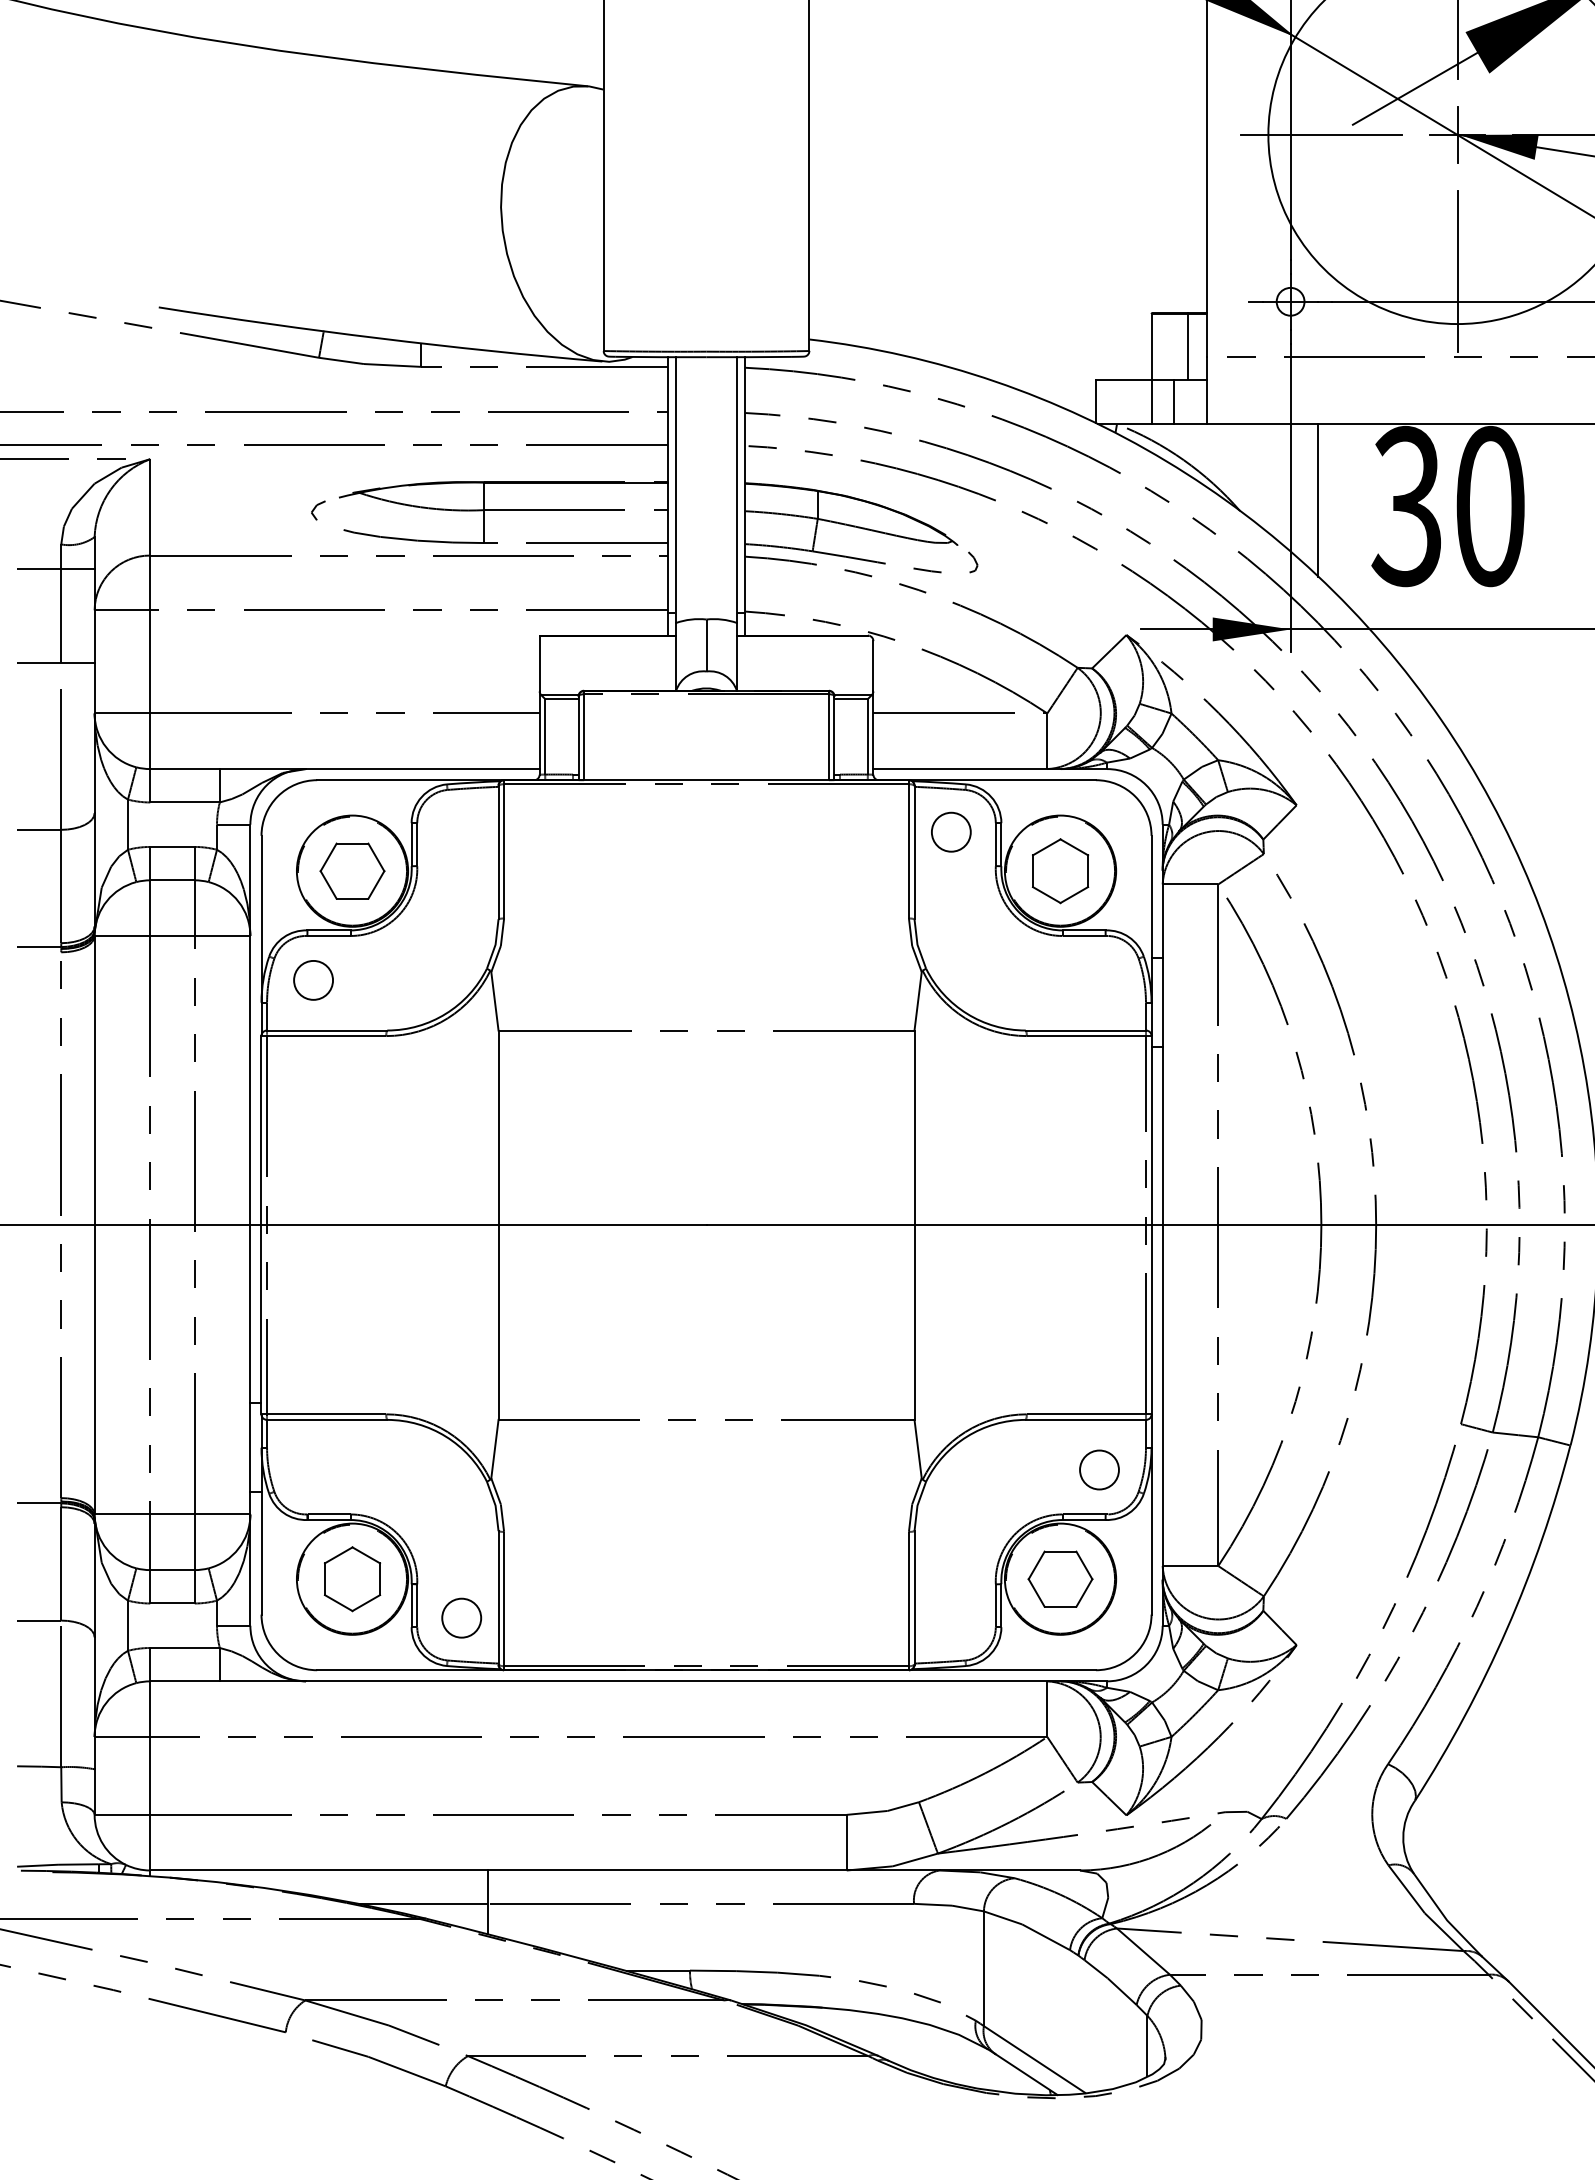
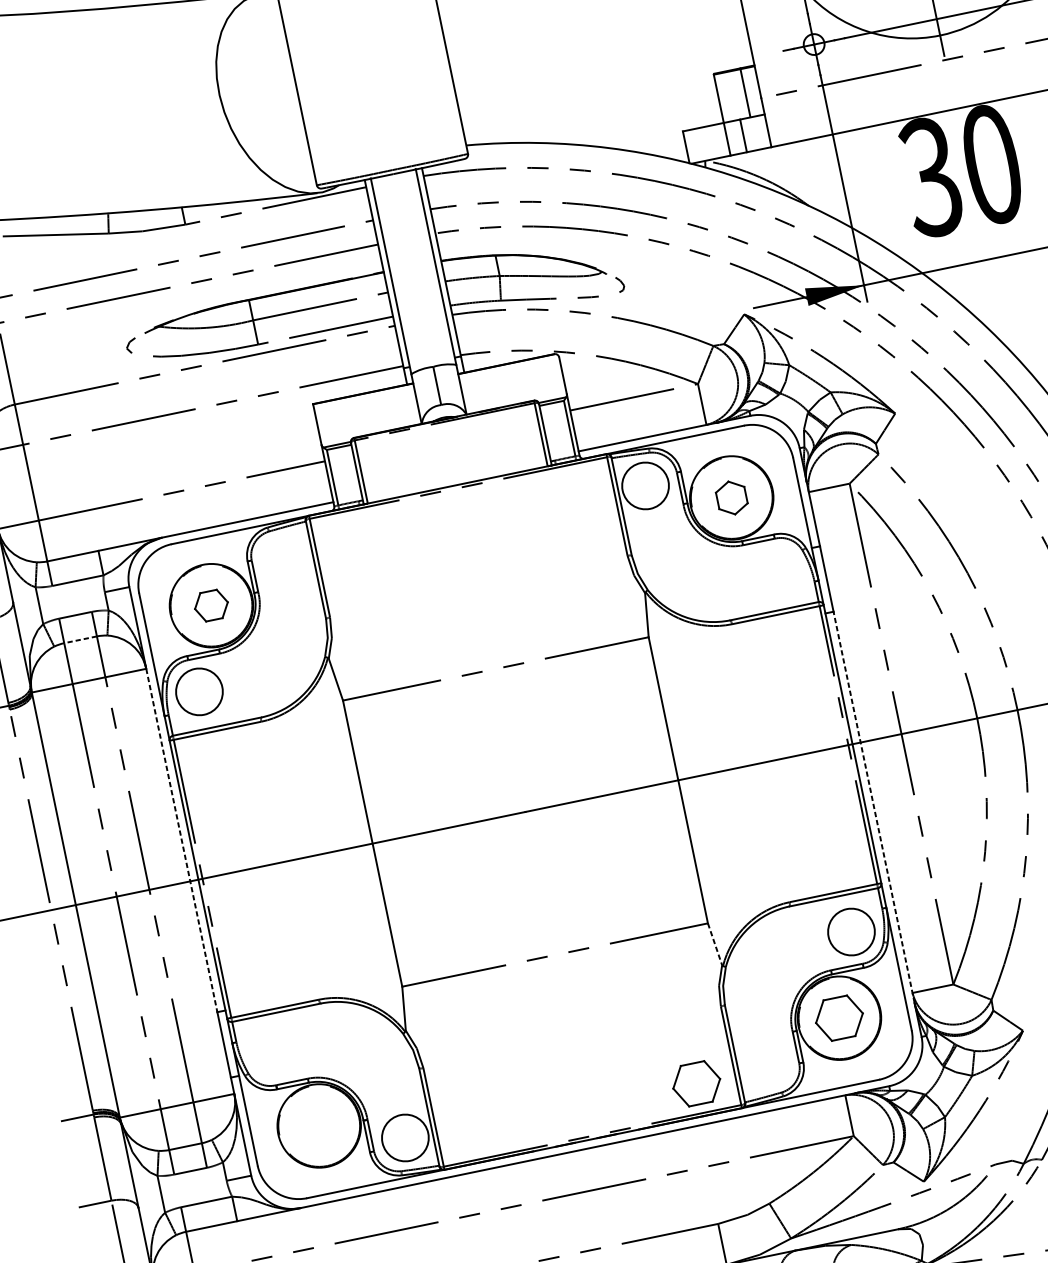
line: (1318, 500) -> (864, 186), removed
circle: (950, 831) -> (644, 485), size x1.6
part: (352, 870) -> (211, 605), size x0.7
part: (1060, 871) -> (731, 498), size x0.7
line: (172, 880) -> (80, 639), solid -> dashed
circle: (313, 979) -> (199, 691), size x1.6
line: (250, 1169) -> (181, 840), solid -> dashed
line: (1162, 1312) -> (873, 806), solid -> dashed
line: (918, 1449) -> (715, 944), solid -> dashed
circle: (1099, 1469) -> (851, 931), size x1.6
part: (352, 1579) -> (319, 1126), removed
circle: (461, 1617) -> (405, 1137), size x1.6
part: (856, 1625) -> (696, 1083), added

